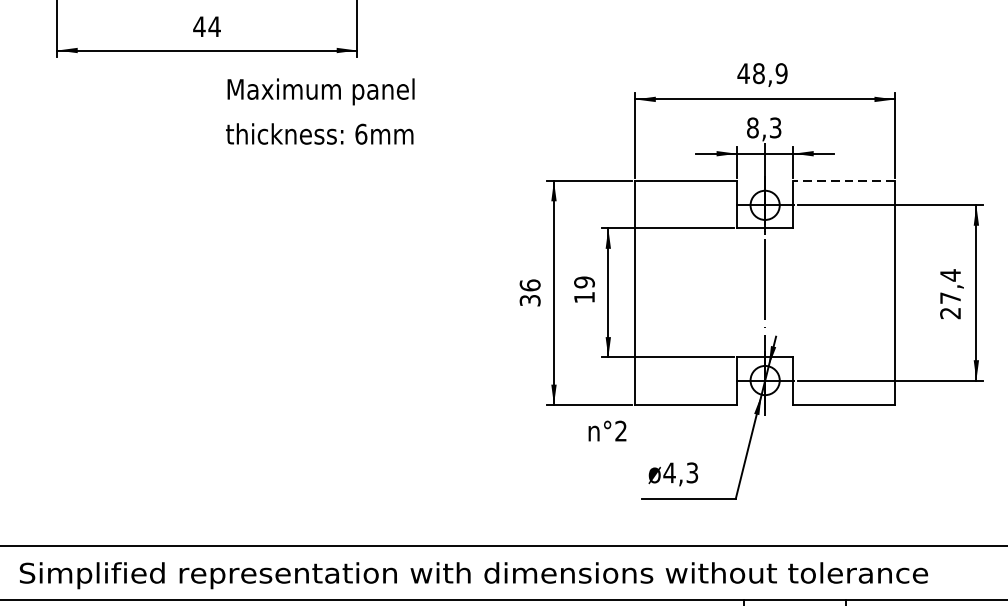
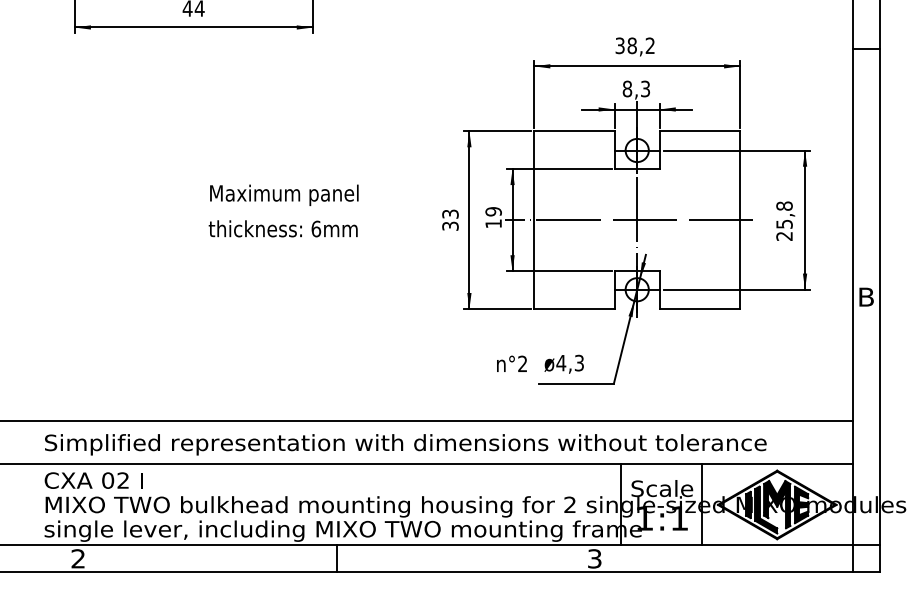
text: (761, 73) -> (634, 45), 48,9 -> 38,2
text: (320, 110) -> (283, 210), moved
line: (843, 181) -> (699, 131), dashed -> solid
text: (530, 284) -> (450, 213), 36 -> 33
text: (950, 285) -> (784, 214), 27,4 -> 25,8
line: (755, 293) -> (629, 220), added
text: (606, 430) -> (511, 363), moved

